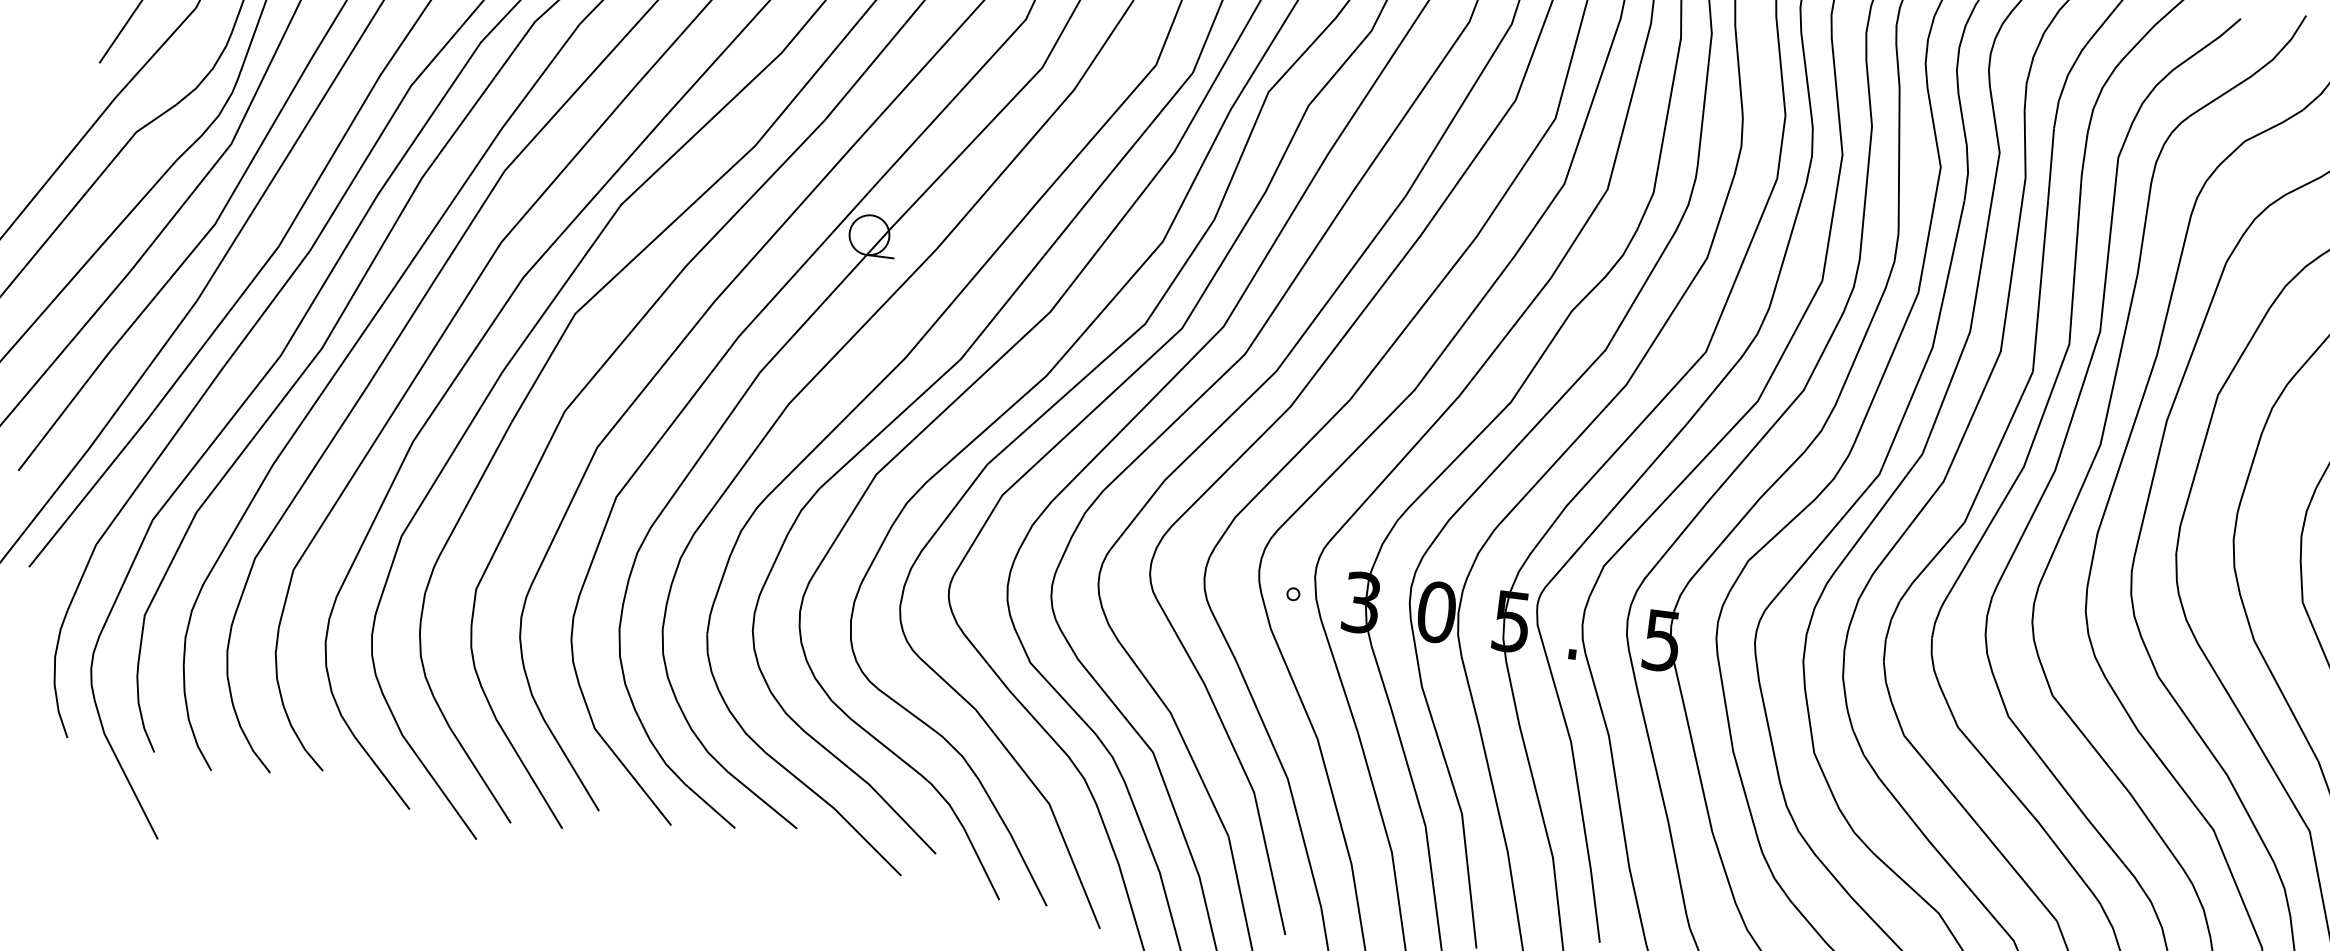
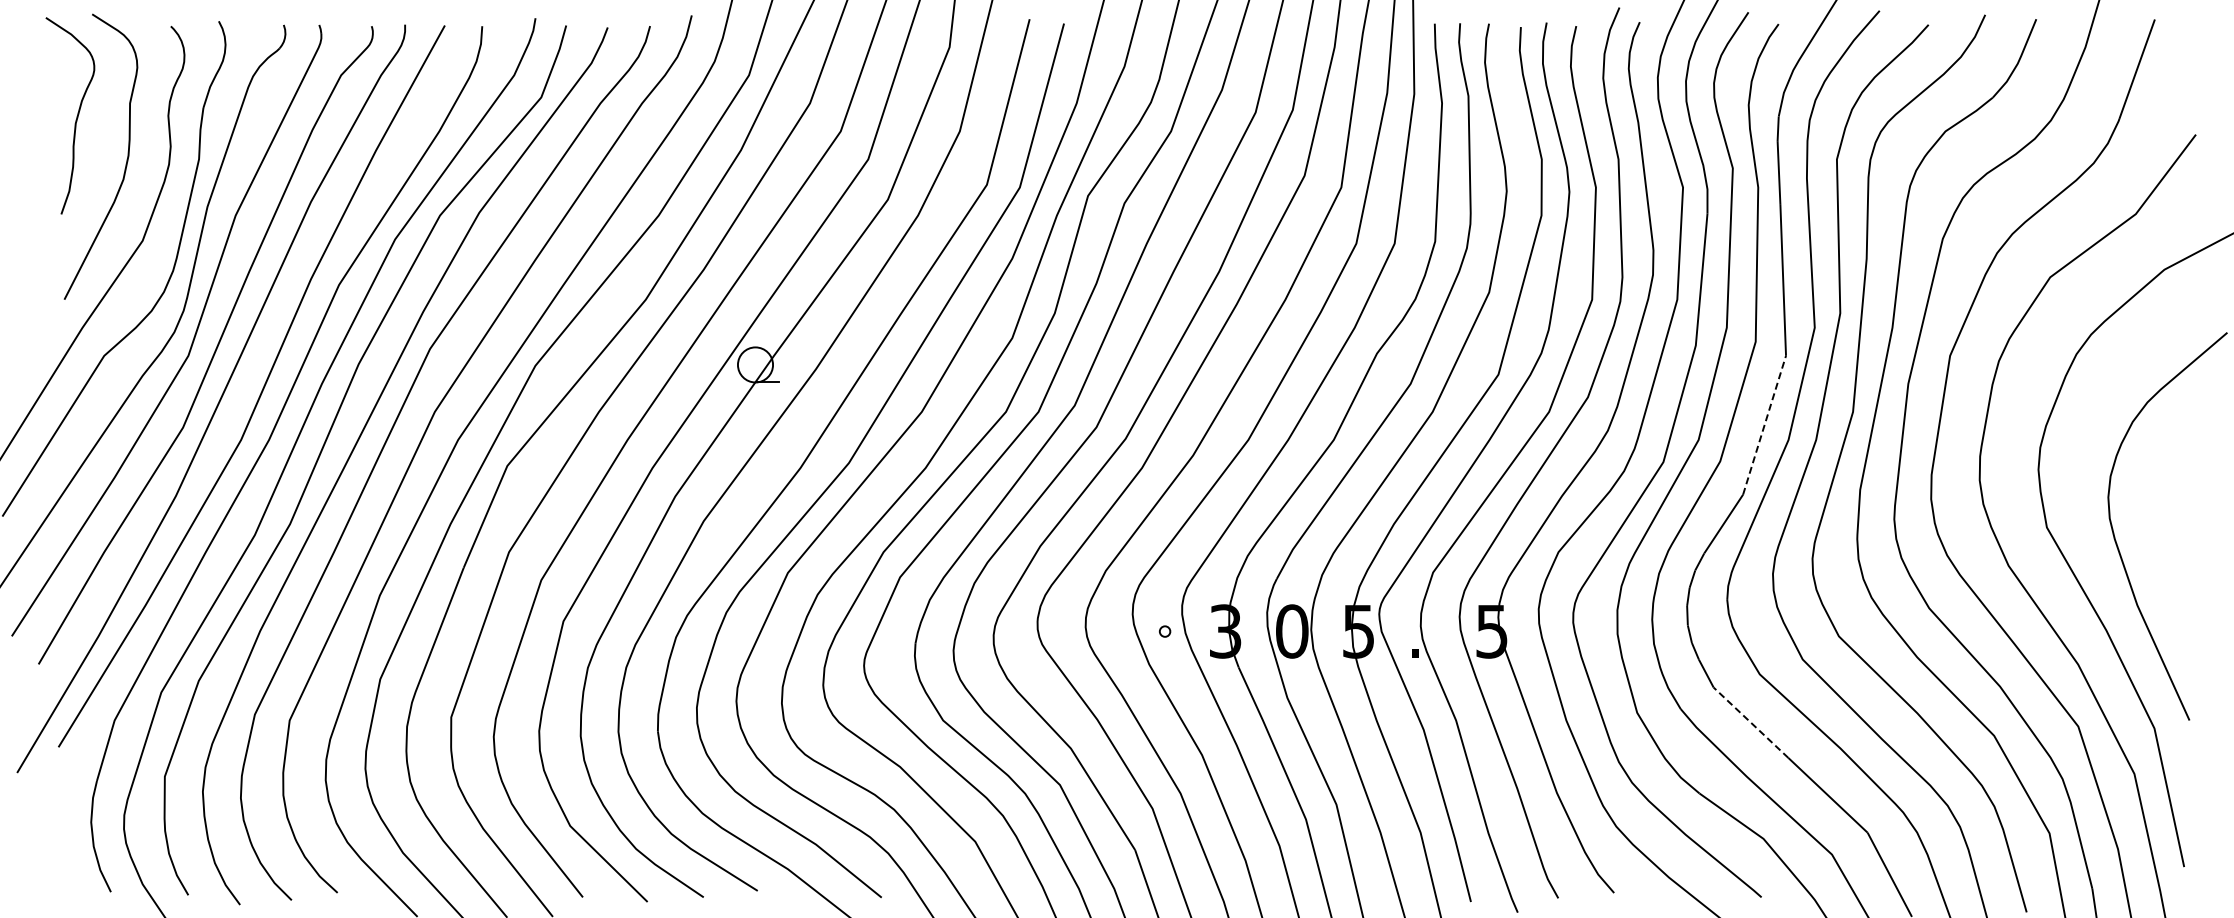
line: (1998, 447) -> (1764, 425), solid -> dashed
line: (1940, 780) -> (1750, 722), solid -> dashed

